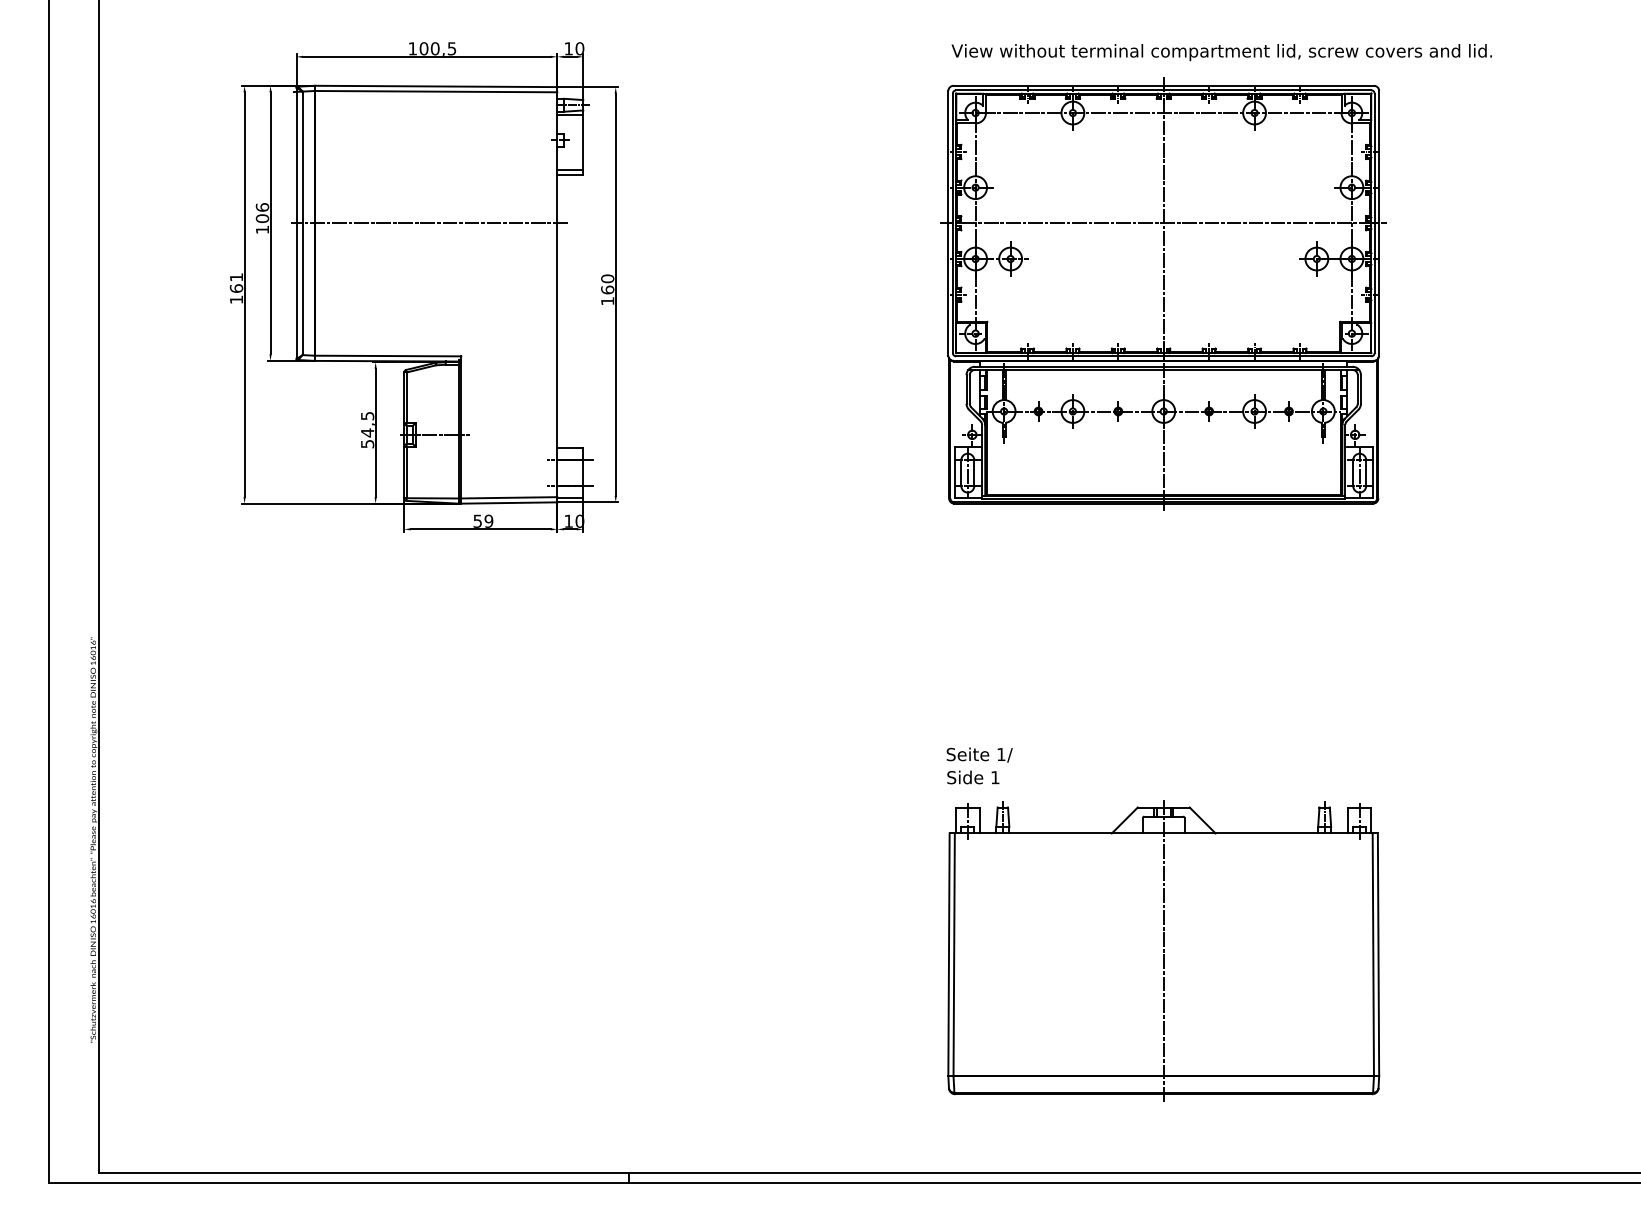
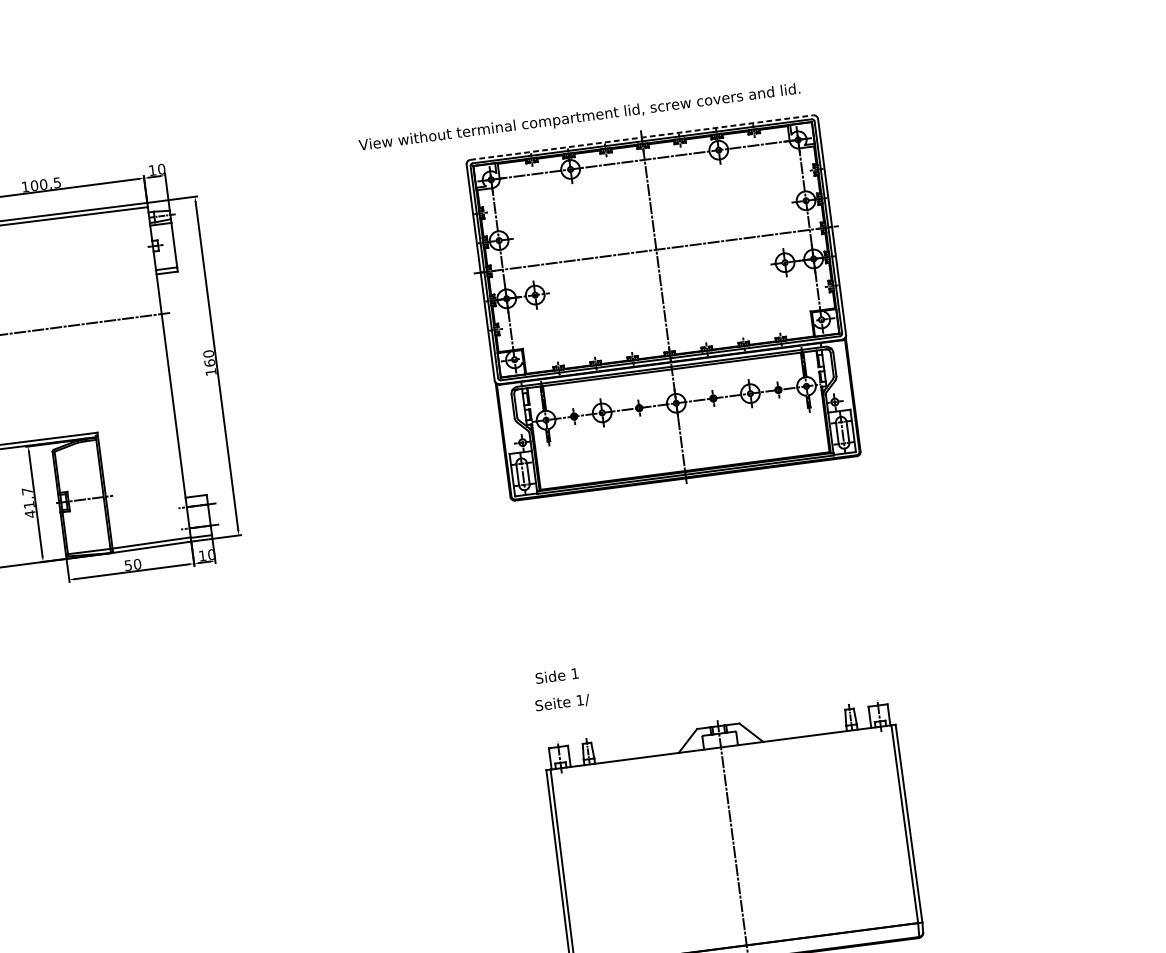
text: (1221, 52) -> (579, 118), moved
line: (1164, 85) -> (642, 137), solid -> dashed
text: (367, 430) -> (28, 503), 54,5 -> 41,7
text: (488, 521) -> (137, 564), 59 -> 50
text: (973, 777) -> (557, 675), moved

